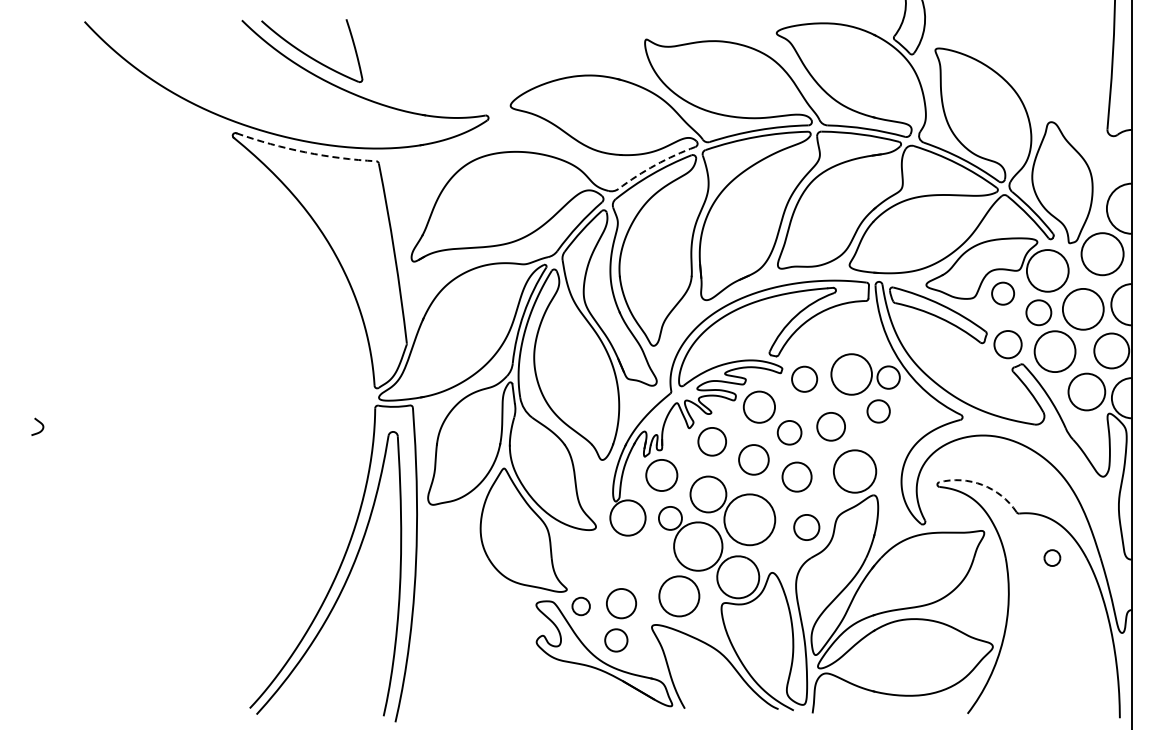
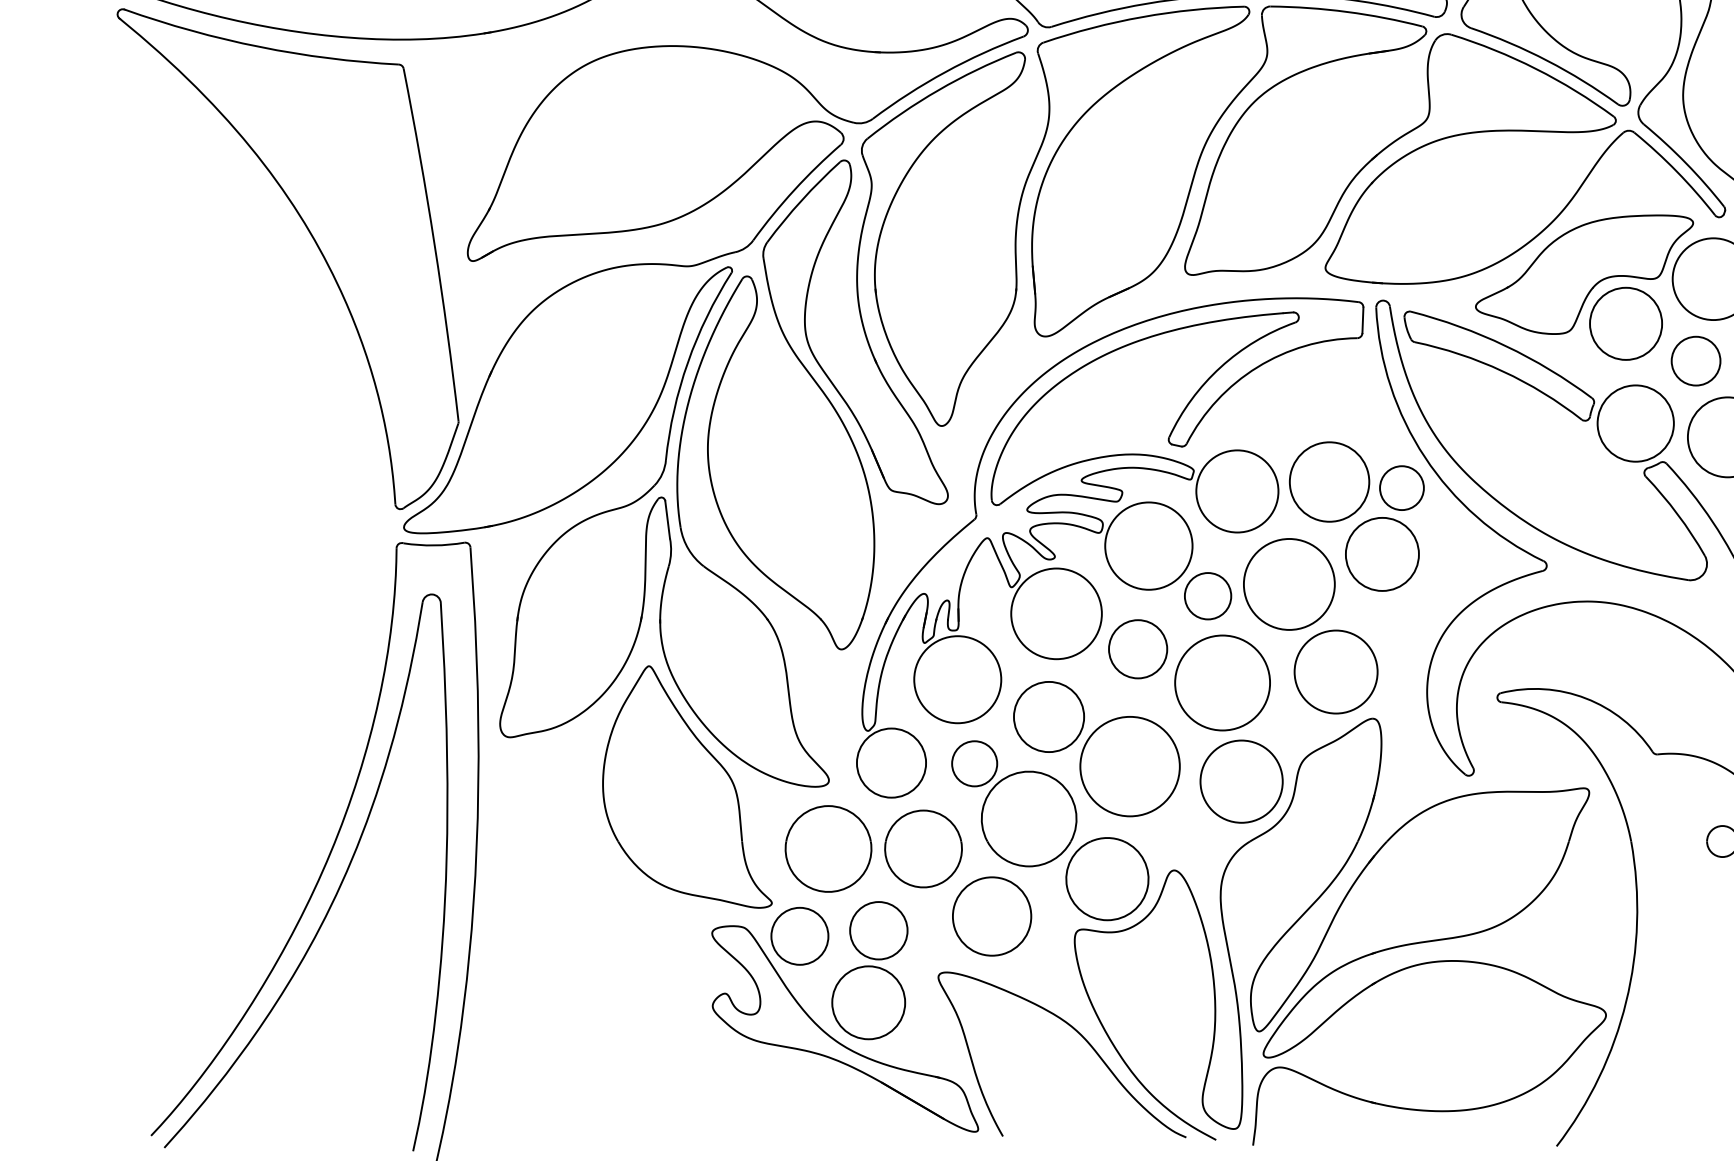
arc: (305, 152) -> (260, 47), dashed -> solid
arc: (655, 165) -> (945, 72), dashed -> solid
circle: (1002, 293) -> (1624, 323), size x1.67
circle: (1007, 344) -> (1634, 423), size x1.43
circle: (804, 379) -> (1237, 491), size x1.67
circle: (759, 406) -> (1149, 544), size x1.43
circle: (878, 411) -> (1382, 554), size x1.67
circle: (830, 426) -> (1288, 583), size x1.67
circle: (712, 441) -> (1057, 613), size x1.67
circle: (661, 475) -> (957, 679), size x1.43
circle: (796, 476) -> (1221, 681), size x1.67
arc: (982, 485) -> (1585, 699), dashed -> solid
circle: (806, 527) -> (1241, 781), size x1.67
part: (618, 561) -> (872, 848), added
circle: (580, 606) -> (798, 936), size x1.67
circle: (615, 640) -> (867, 1002), size x1.67

